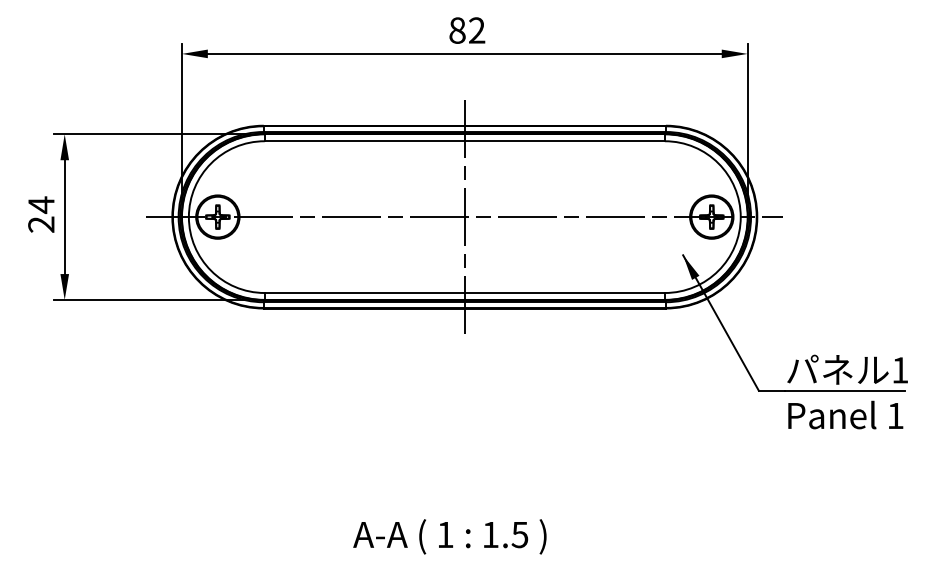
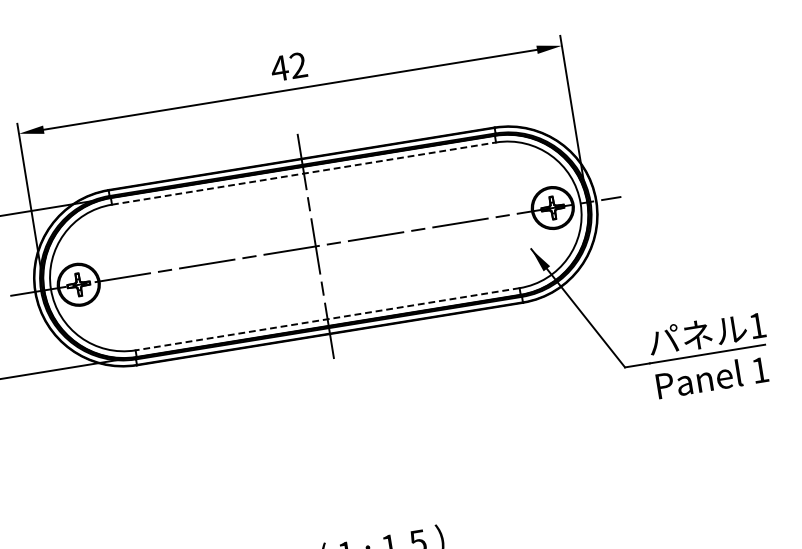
text: (457, 30) -> (279, 68), 82 -> 42
line: (465, 141) -> (304, 173), solid -> dashed
line: (464, 293) -> (327, 319), solid -> dashed

